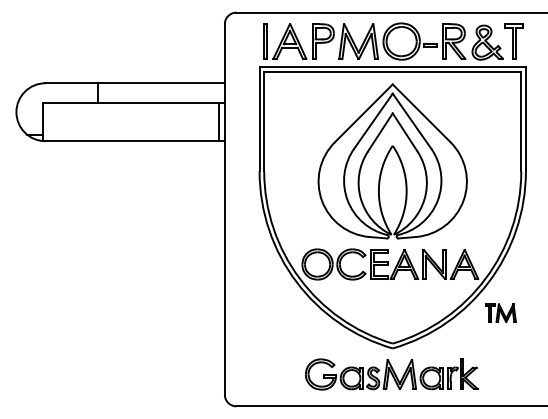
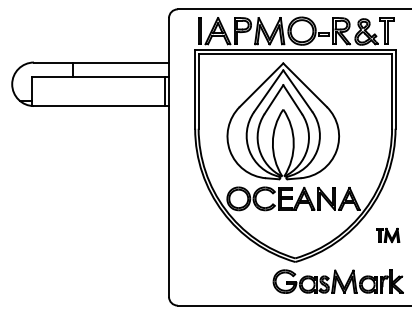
part: (392, 161) -> (283, 121), moved
part: (500, 312) -> (387, 234), moved
part: (391, 374) -> (338, 281), moved

